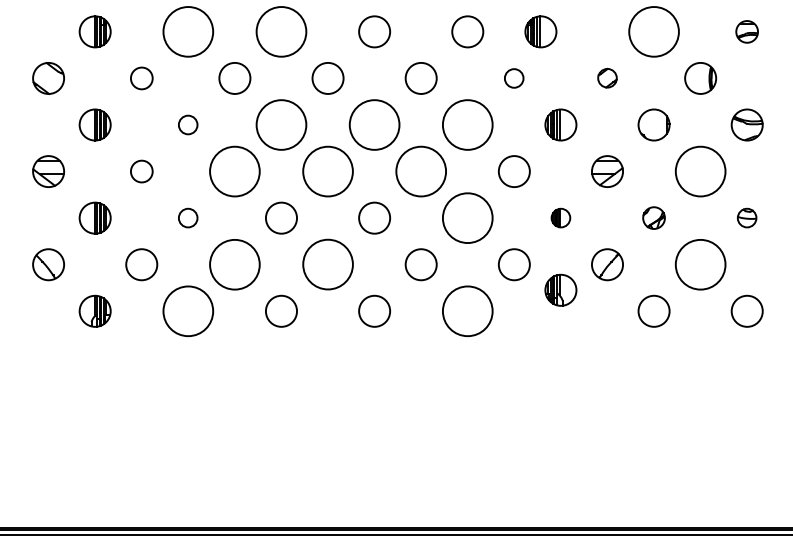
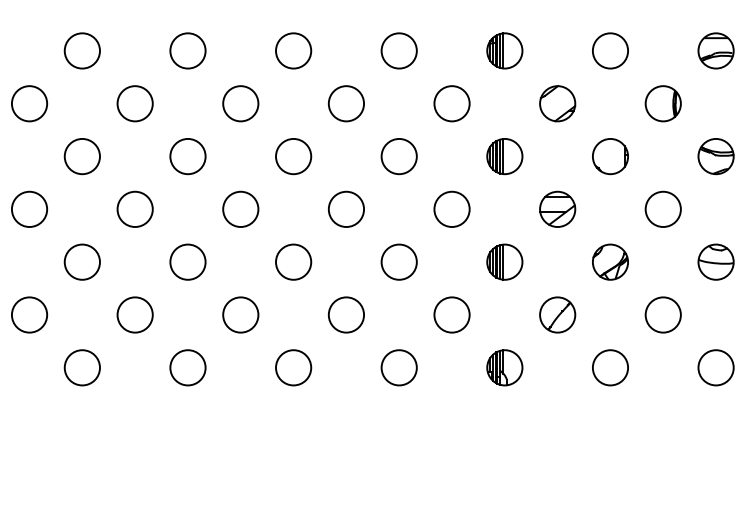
circle: (187, 31) -> (81, 50), size x0.62
circle: (281, 31) -> (188, 50), size x0.62
part: (540, 31) -> (504, 50), moved
circle: (653, 31) -> (609, 50), size x0.62
part: (746, 31) -> (715, 50), size x1.43
part: (607, 77) -> (557, 102), size x1.67
circle: (141, 78) -> (29, 103), size x1.43
circle: (513, 78) -> (451, 103), size x1.67
circle: (187, 124) -> (81, 155), size x1.67
circle: (281, 124) -> (188, 155), size x0.62
circle: (374, 124) -> (293, 155), size x0.62
circle: (467, 124) -> (398, 155), size x0.62
circle: (141, 171) -> (29, 209), size x1.43
circle: (234, 171) -> (134, 209), size x0.62
circle: (327, 171) -> (240, 209), size x0.62
circle: (420, 171) -> (345, 209), size x0.62
circle: (700, 171) -> (663, 209), size x0.62
circle: (187, 217) -> (81, 261), size x1.67
circle: (467, 217) -> (398, 261), size x0.62
part: (560, 217) -> (504, 261), size x1.67
part: (653, 217) -> (609, 261), size x1.43
part: (746, 217) -> (715, 261), size x1.67
circle: (234, 264) -> (134, 314), size x0.62
circle: (327, 264) -> (240, 314), size x0.62
circle: (700, 264) -> (663, 314), size x0.62
part: (560, 289) -> (504, 366), moved
circle: (187, 310) -> (81, 366), size x0.62
circle: (467, 310) -> (398, 366), size x0.62

